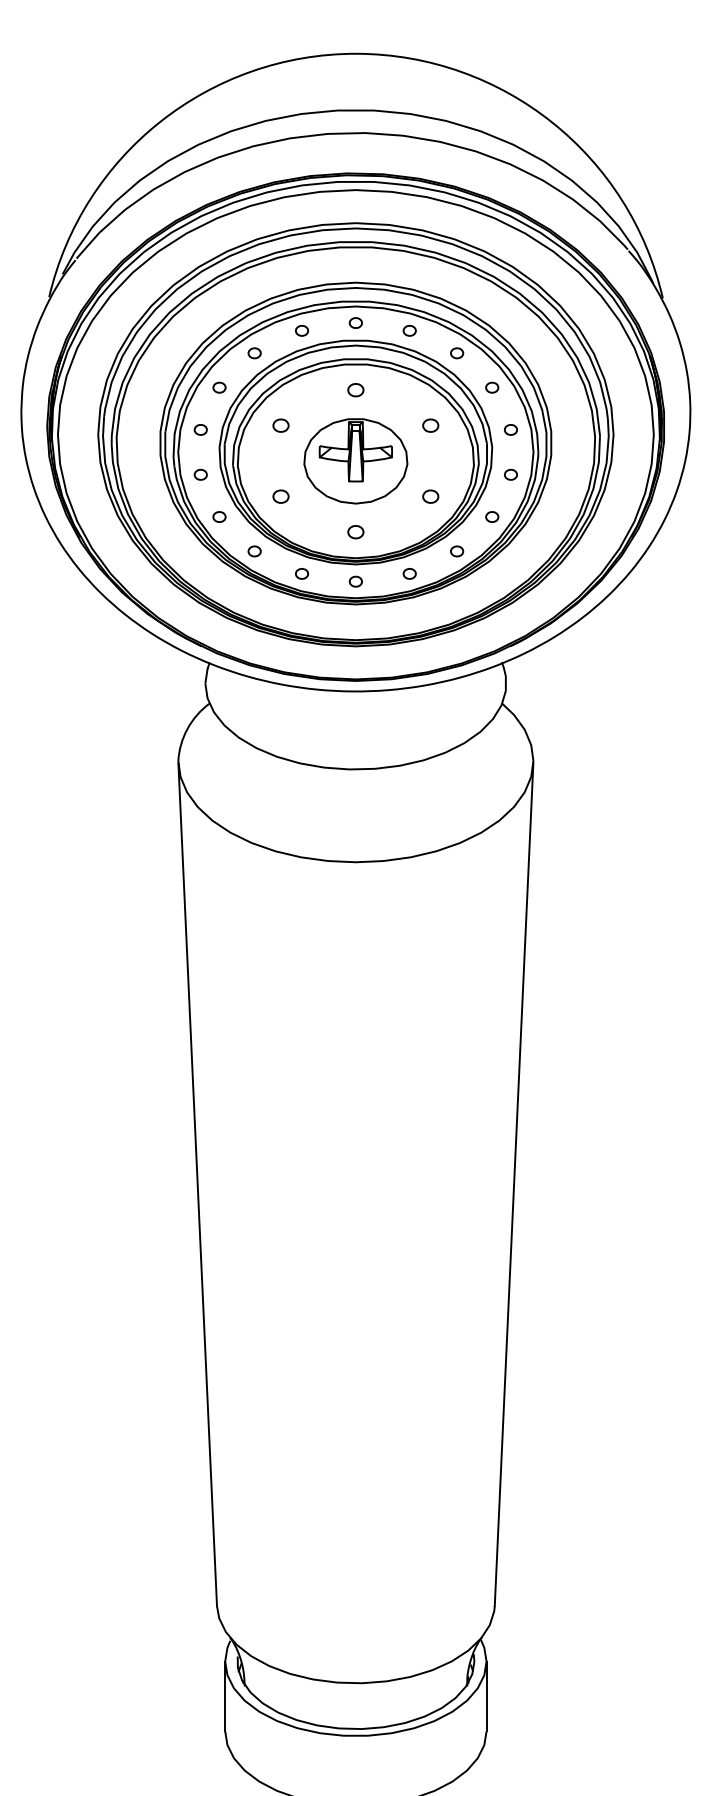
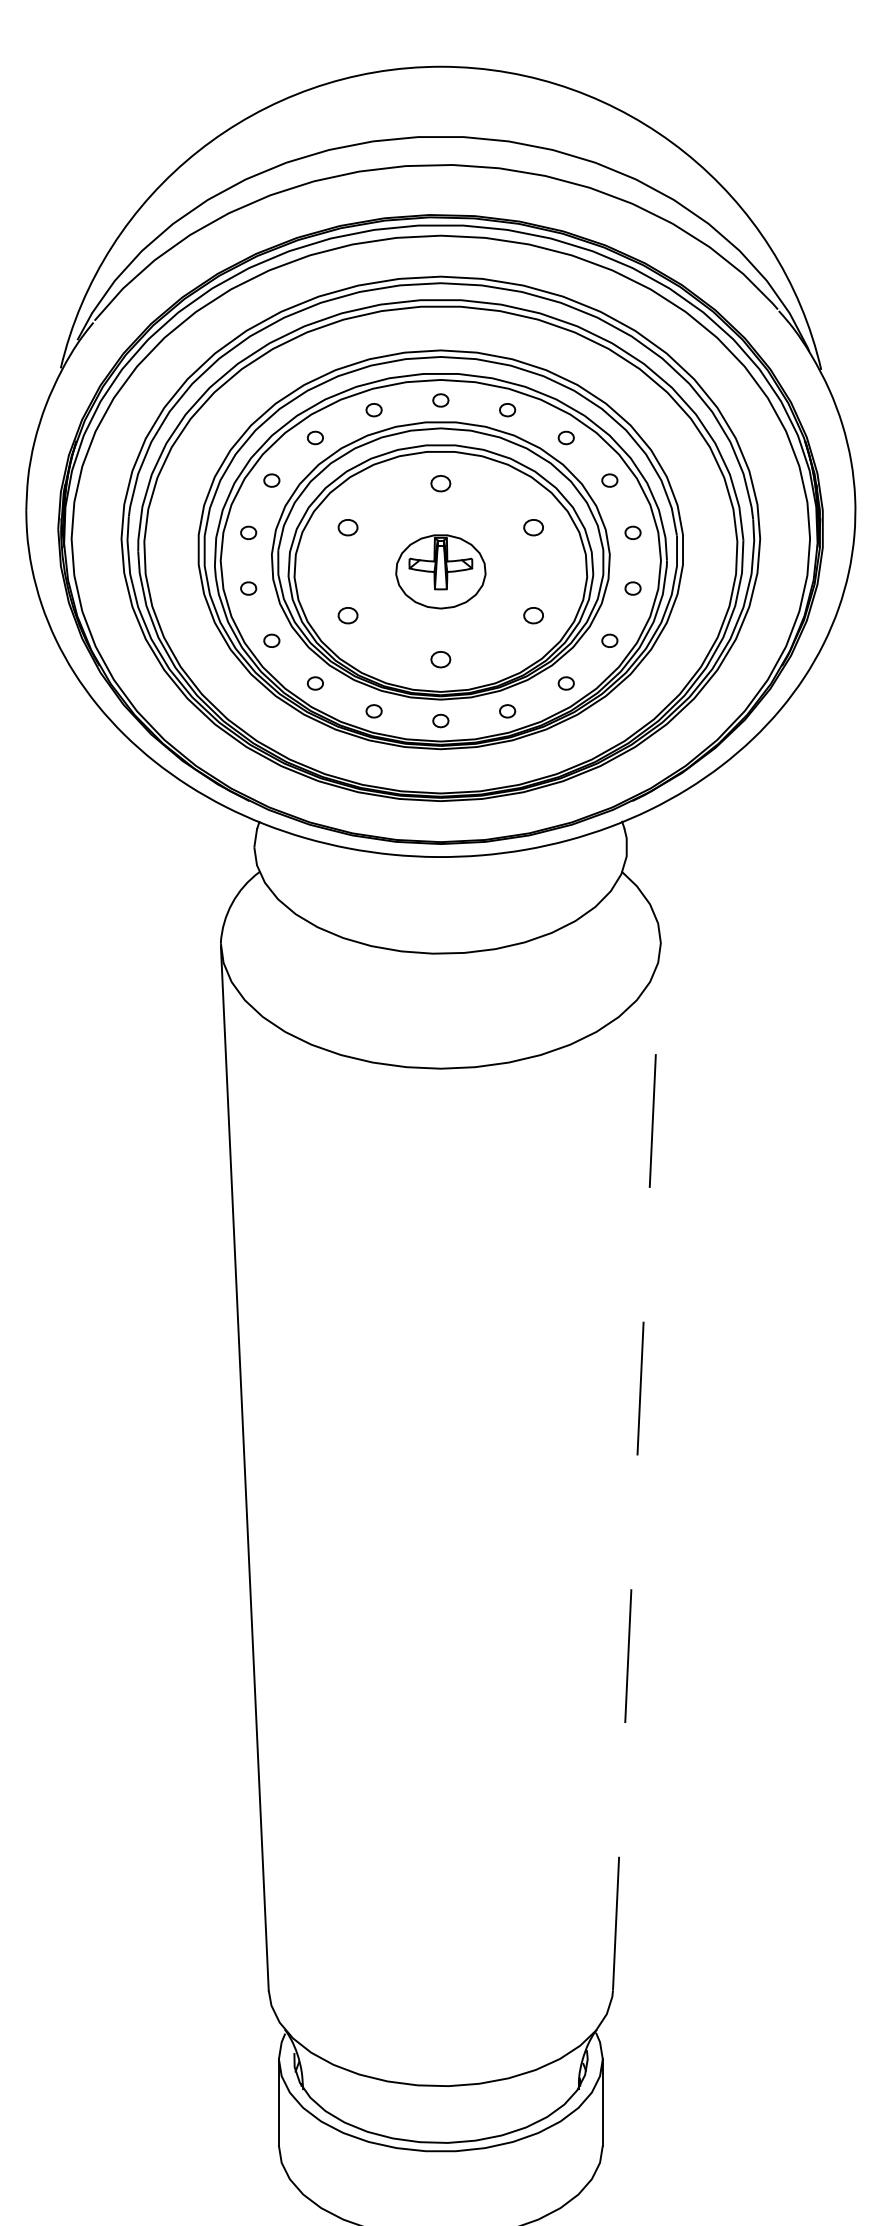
part: (355, 461) -> (440, 571), size x0.7
line: (513, 1184) -> (636, 1468), solid -> dashed

